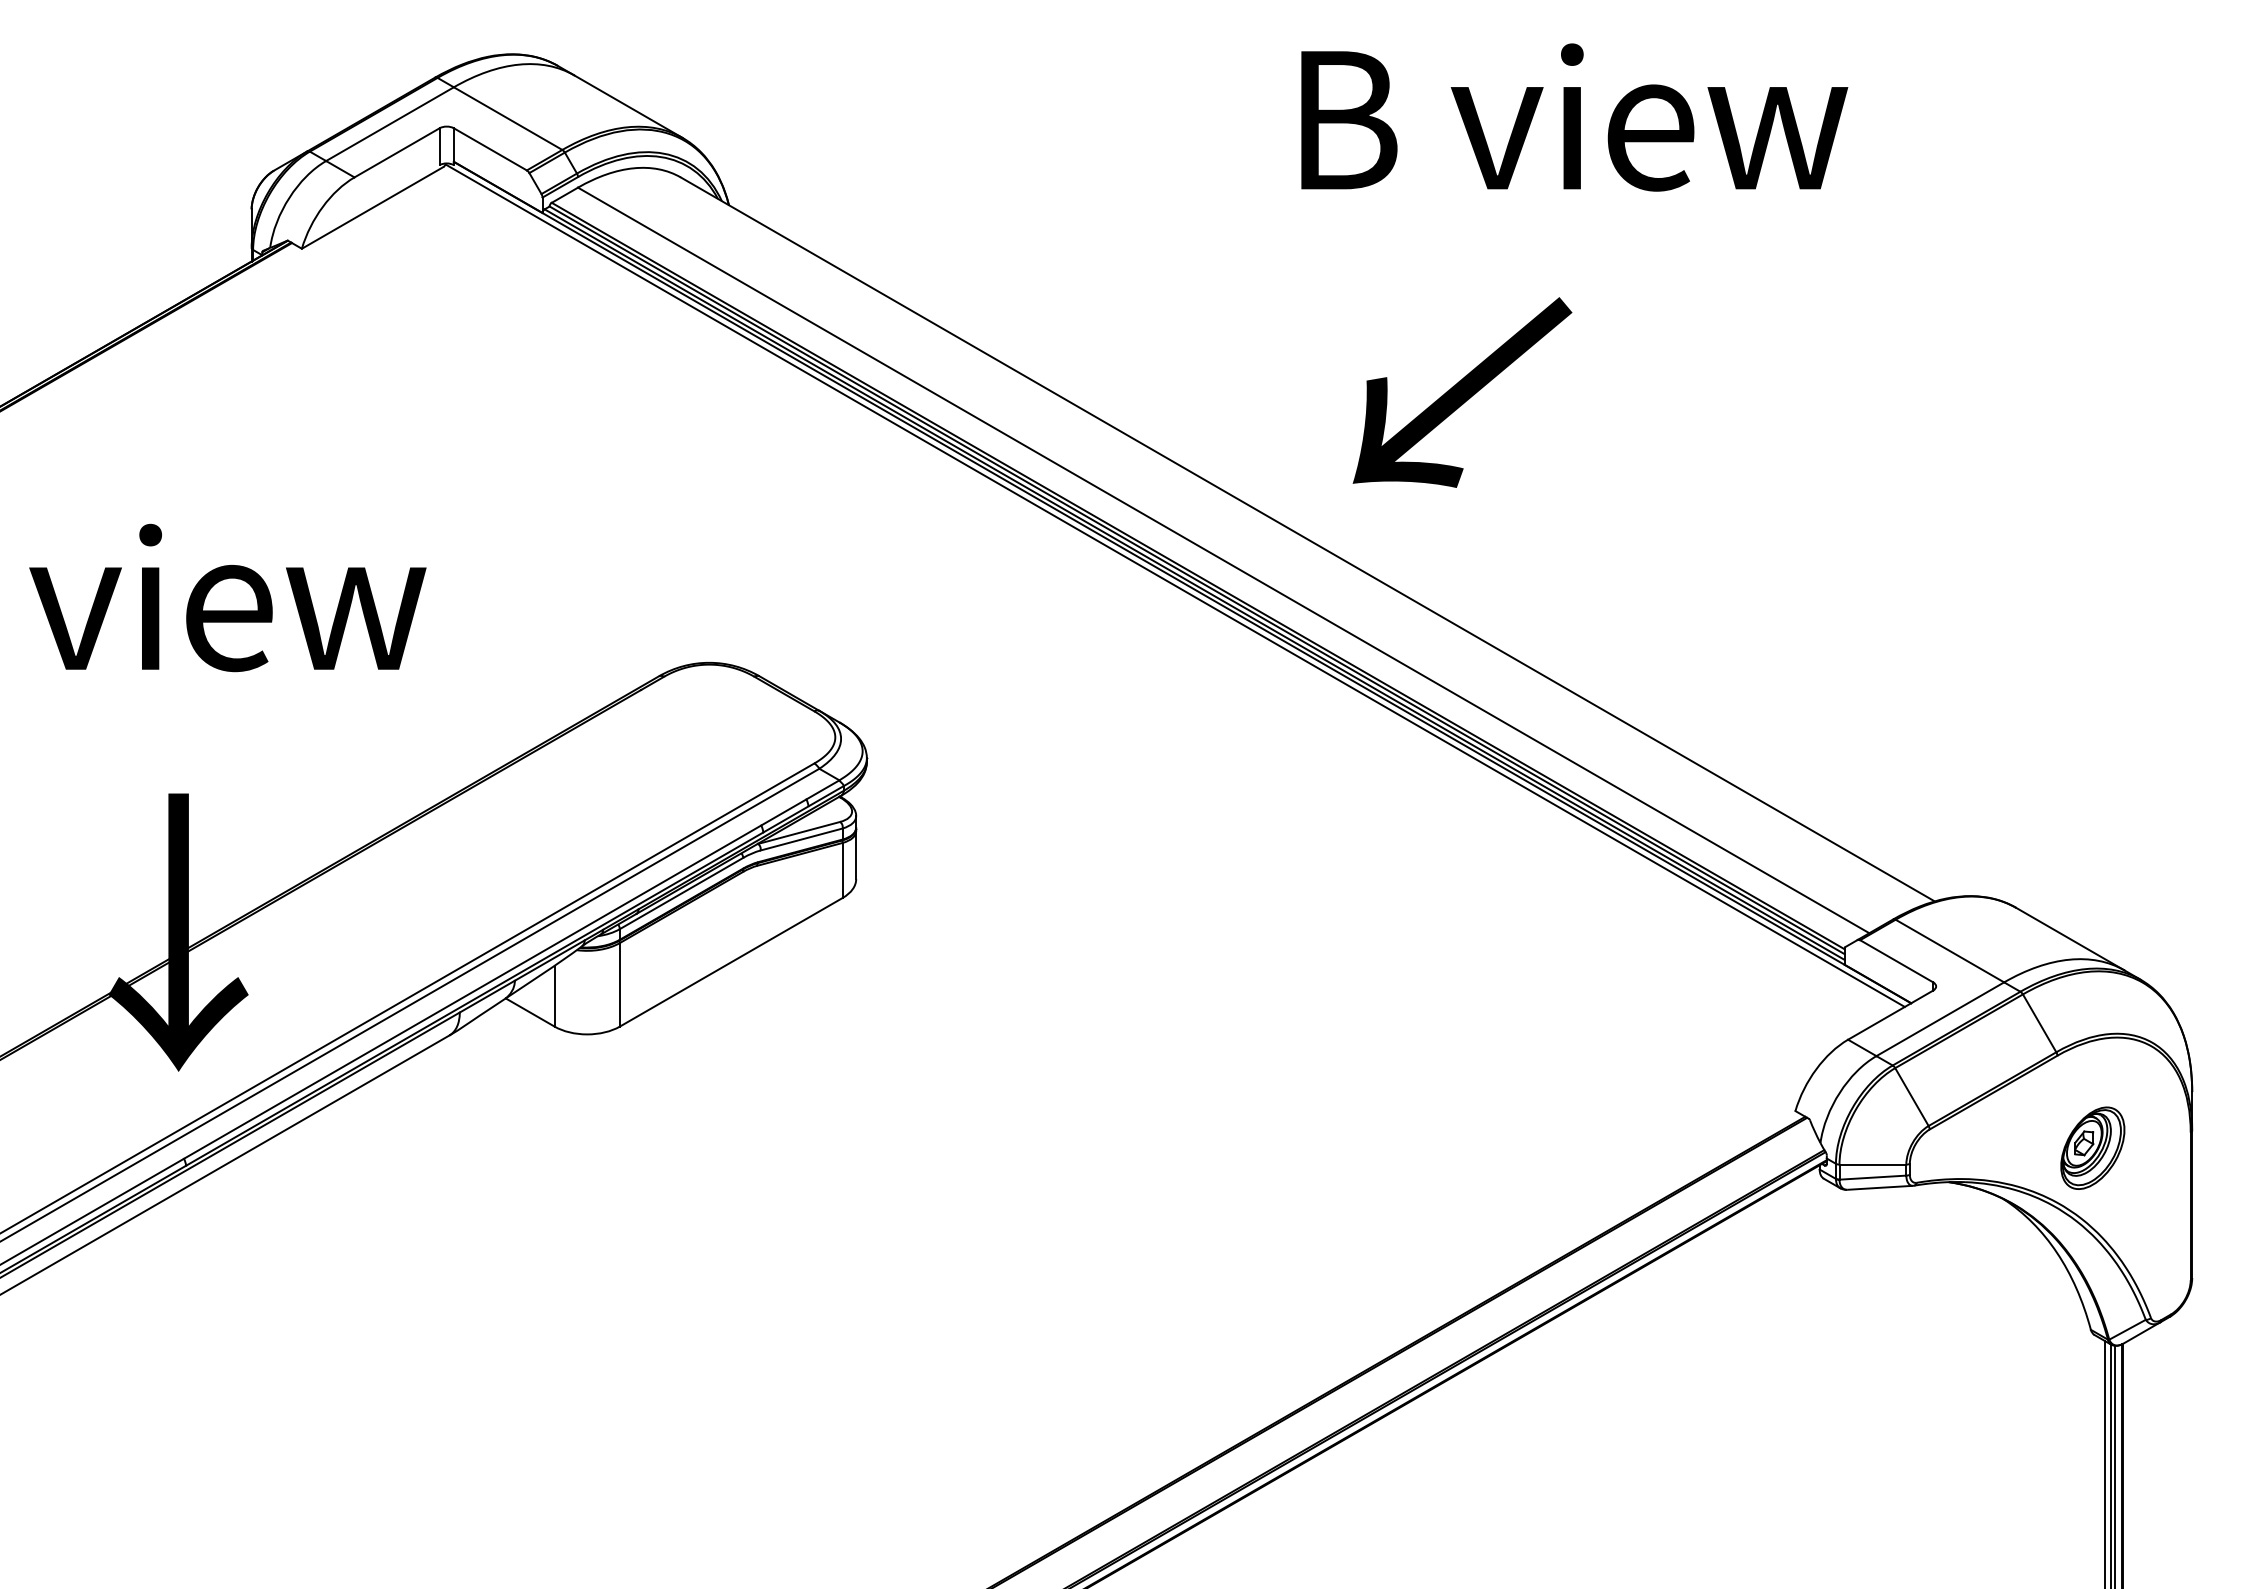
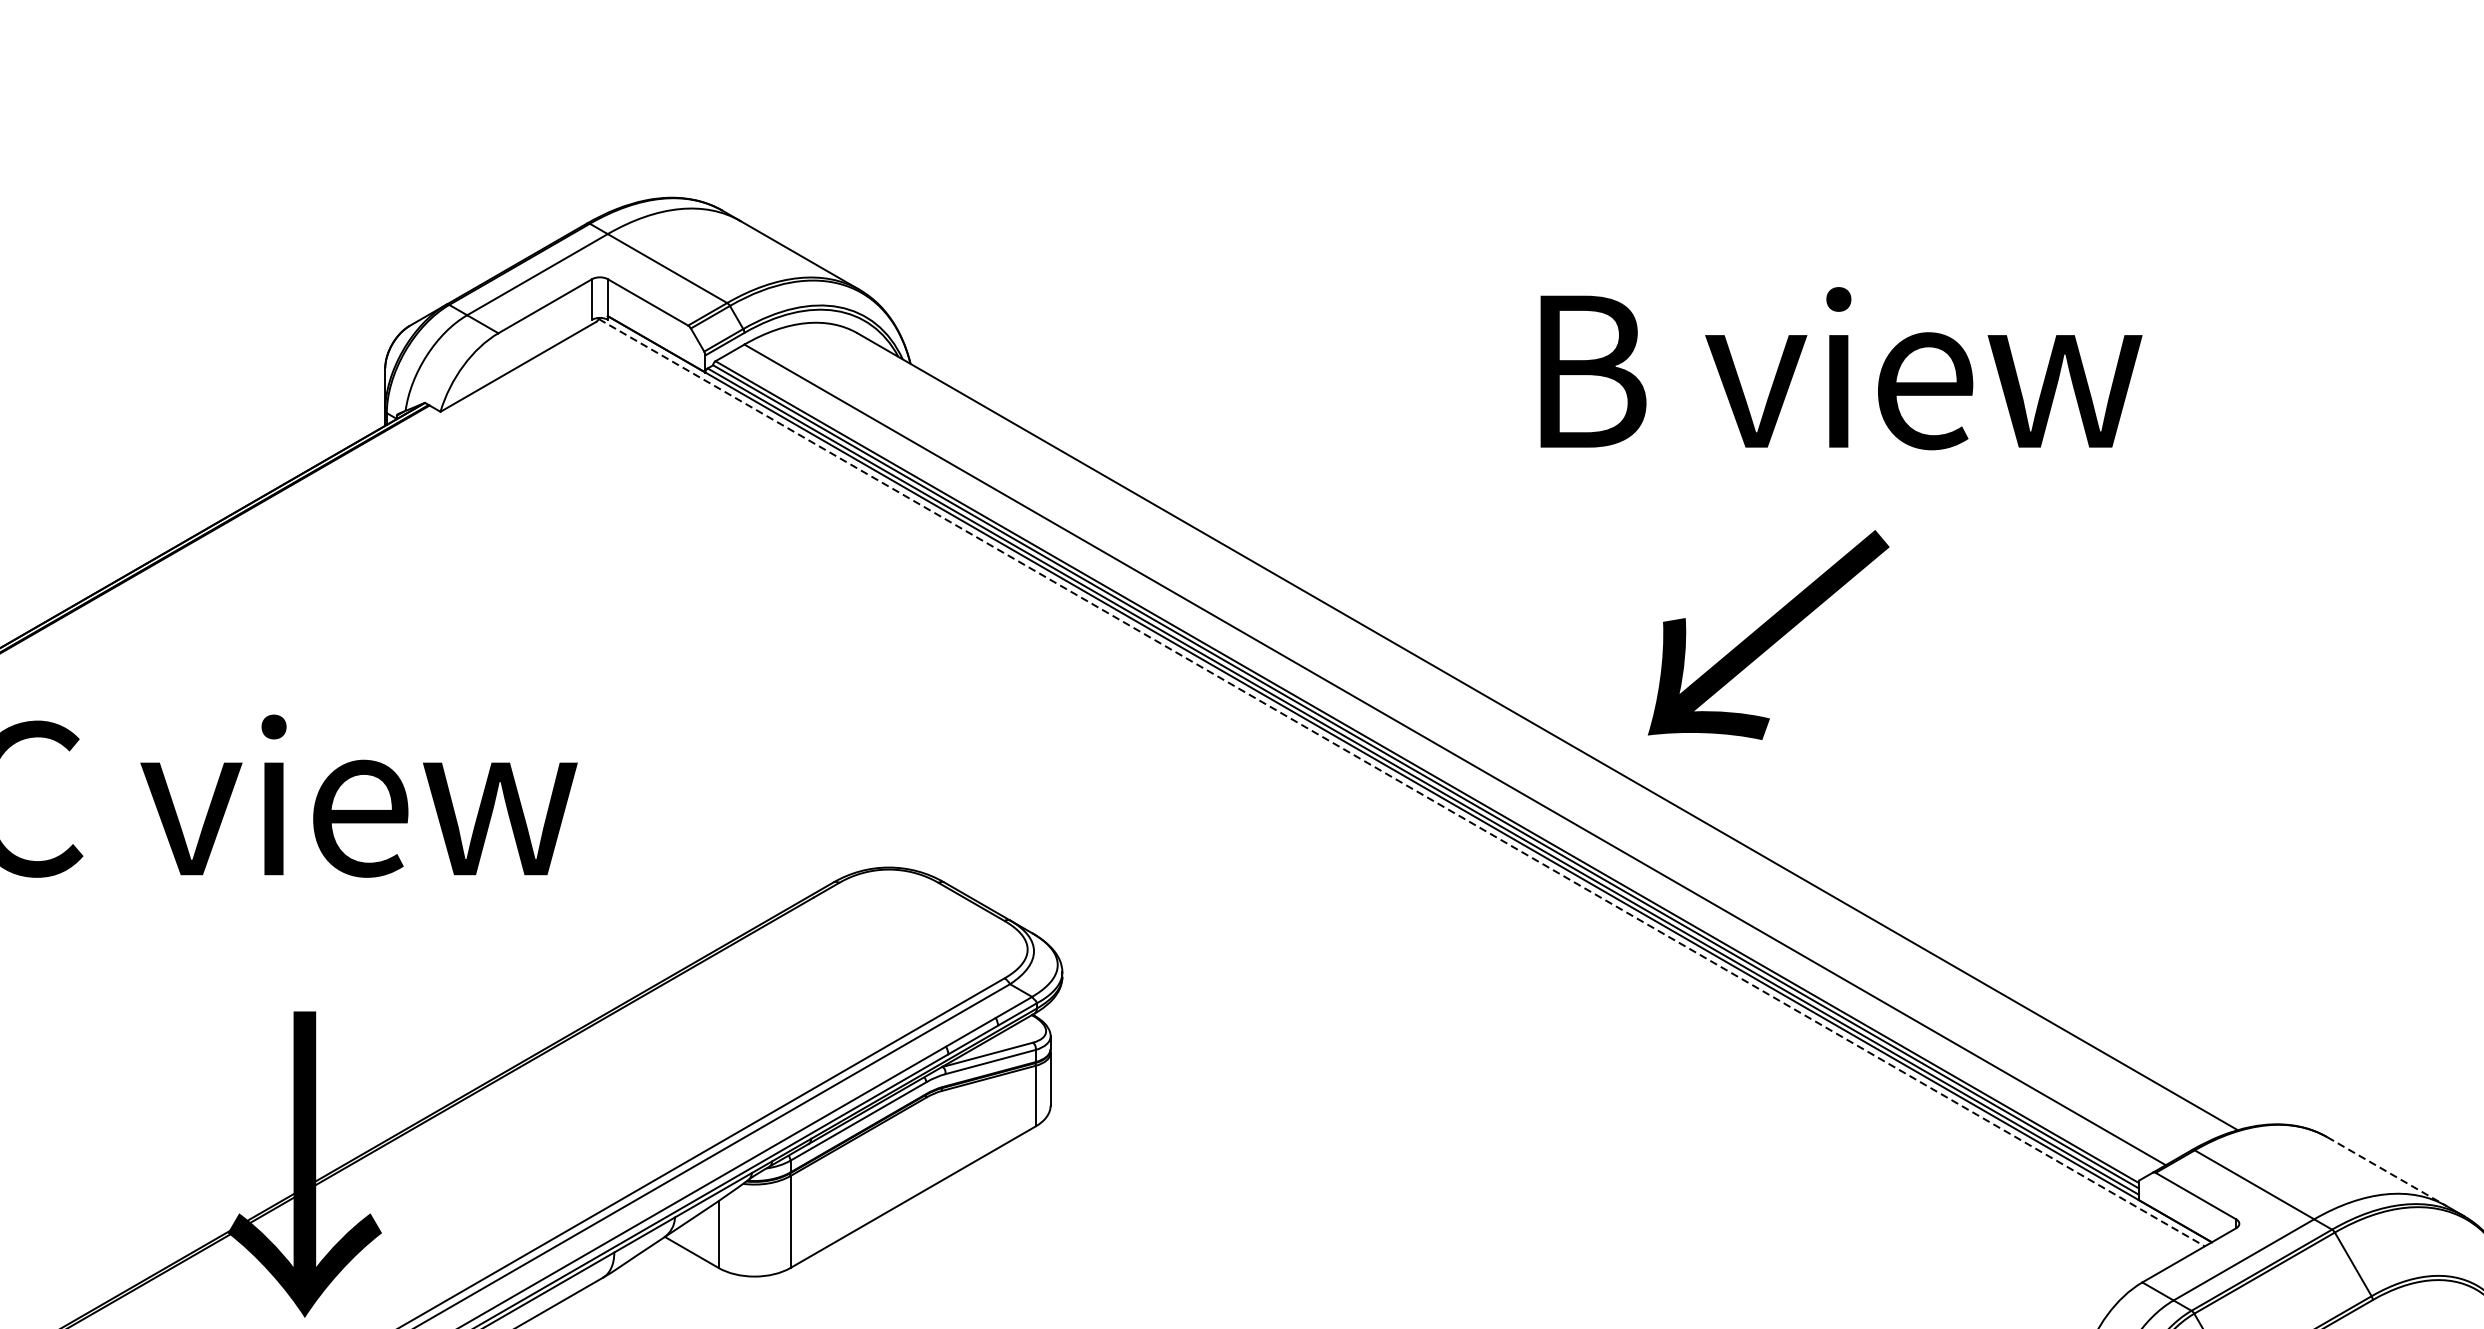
text: (1574, 117) -> (1841, 368), moved
text: (1462, 392) -> (1768, 634), moved
line: (1175, 586) -> (1402, 783), solid -> dashed
line: (2070, 939) -> (2387, 1172), solid -> dashed

